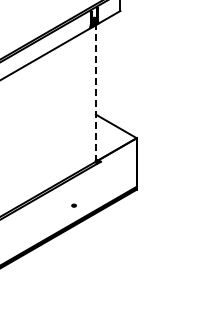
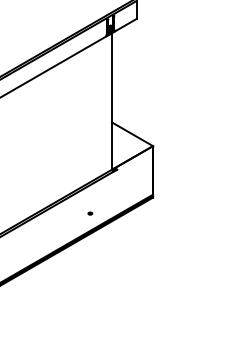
line: (96, 92) -> (112, 100), dashed -> solid

